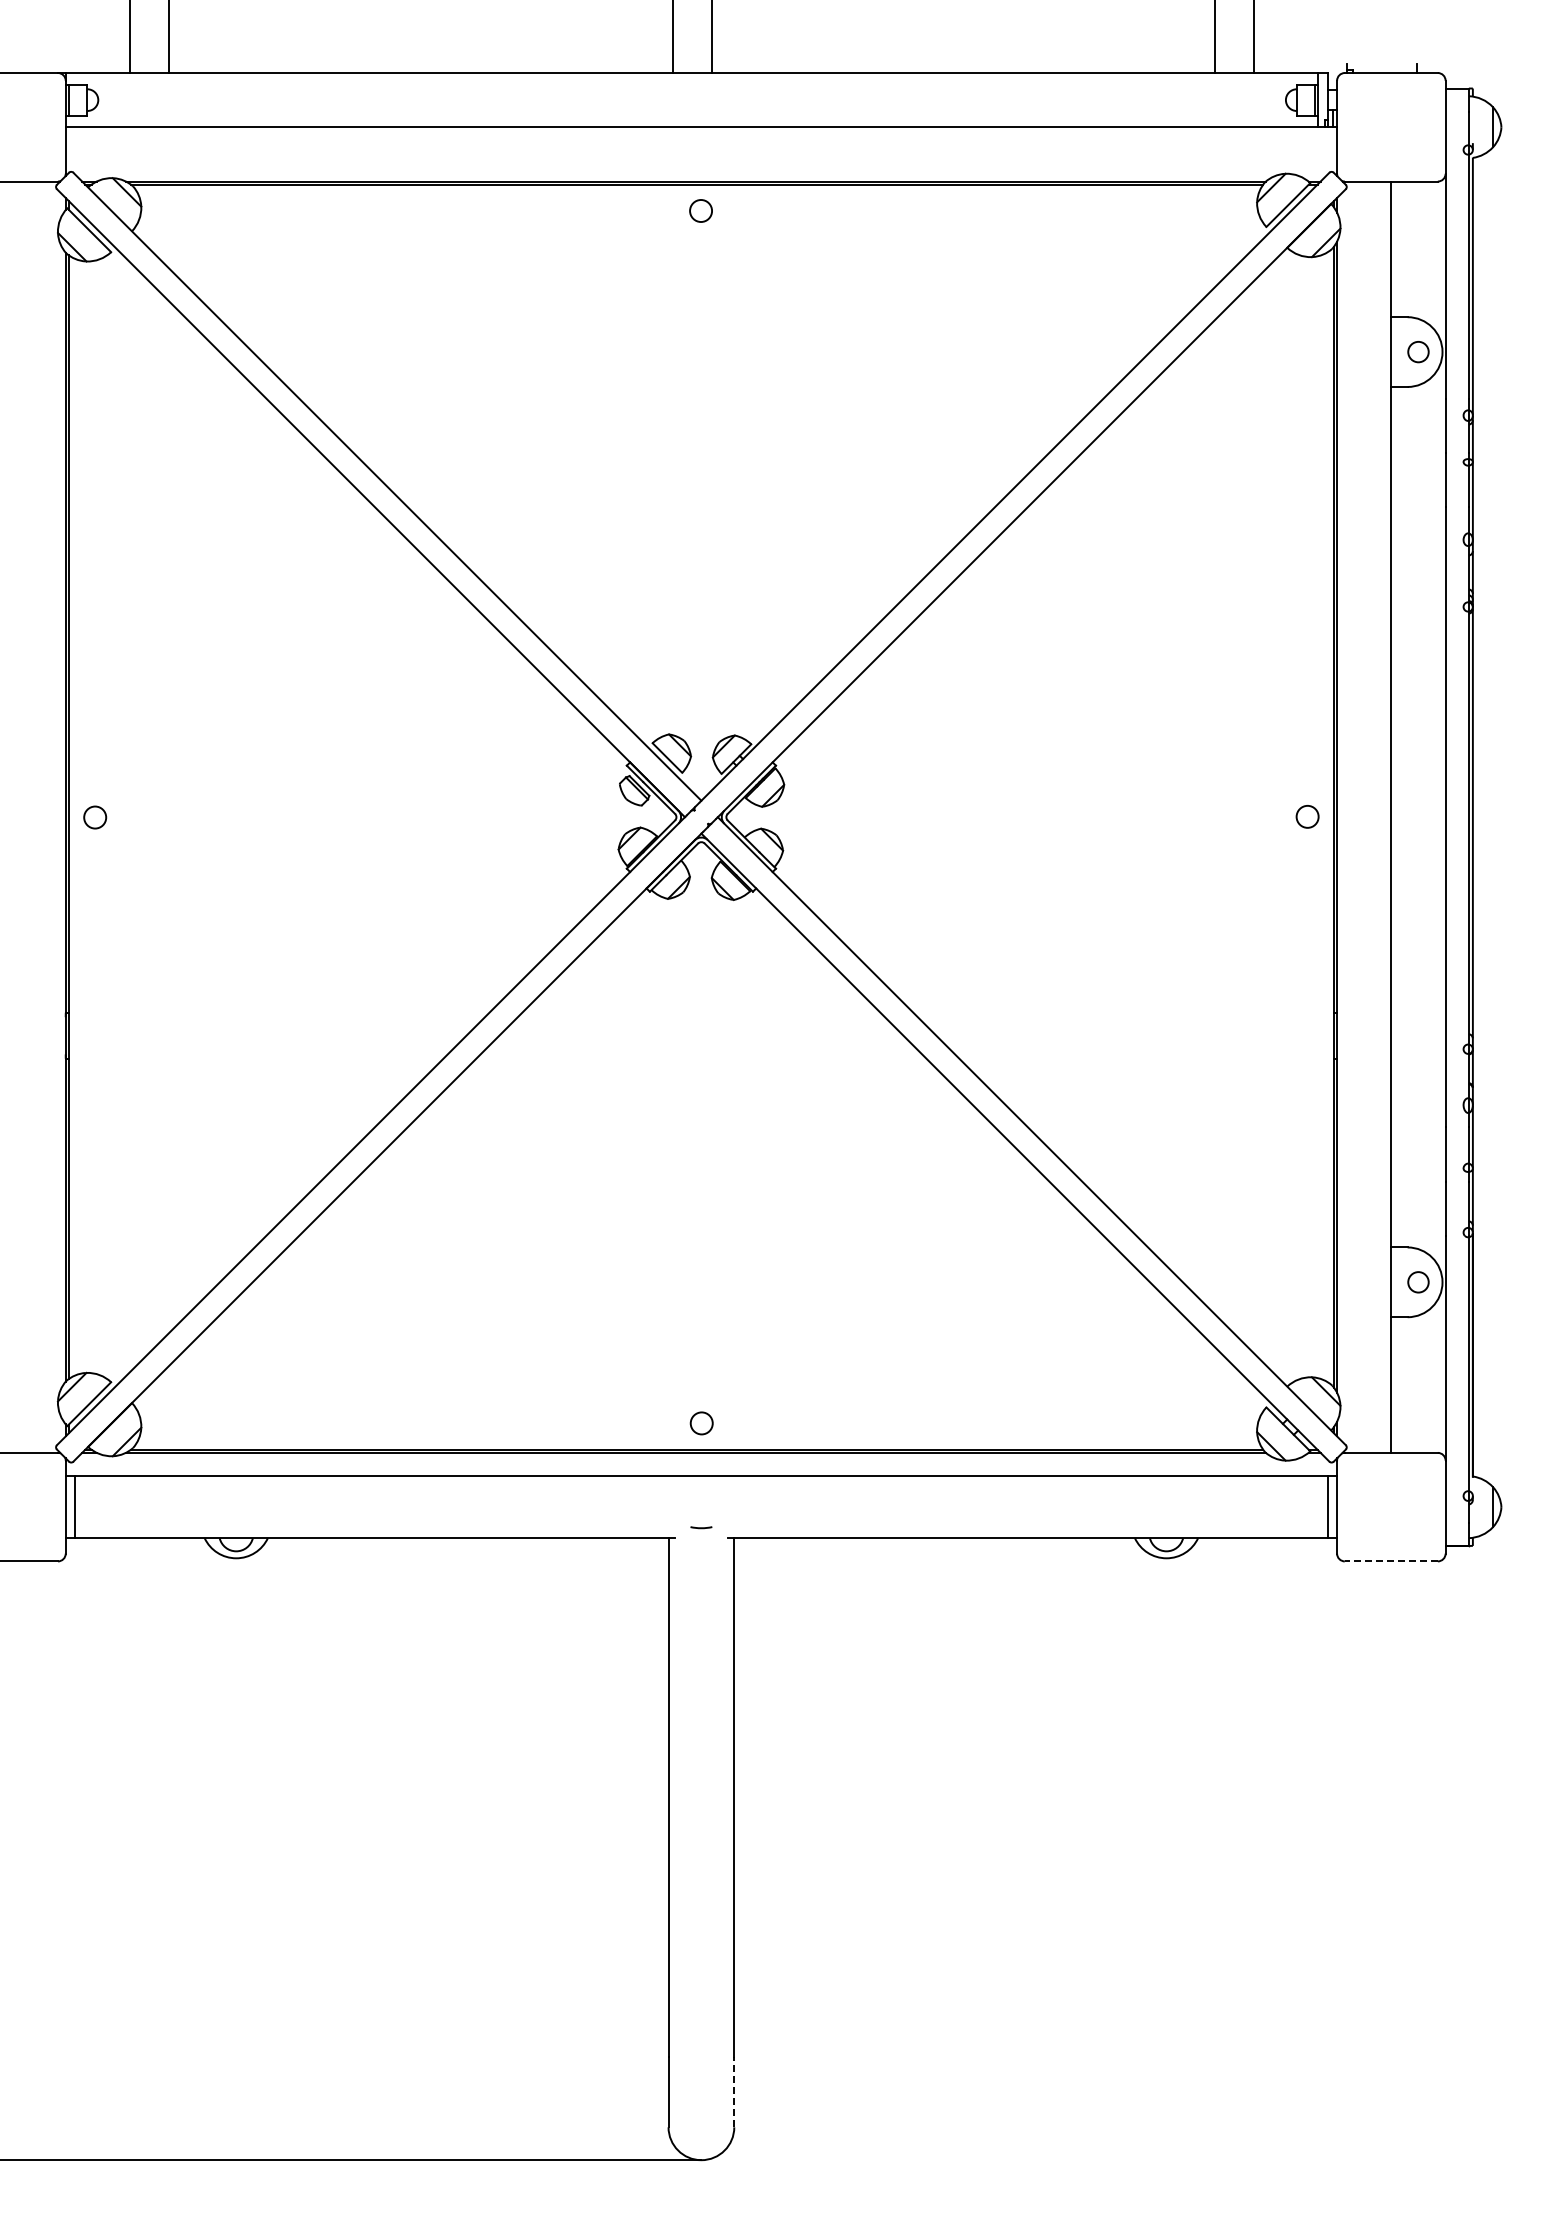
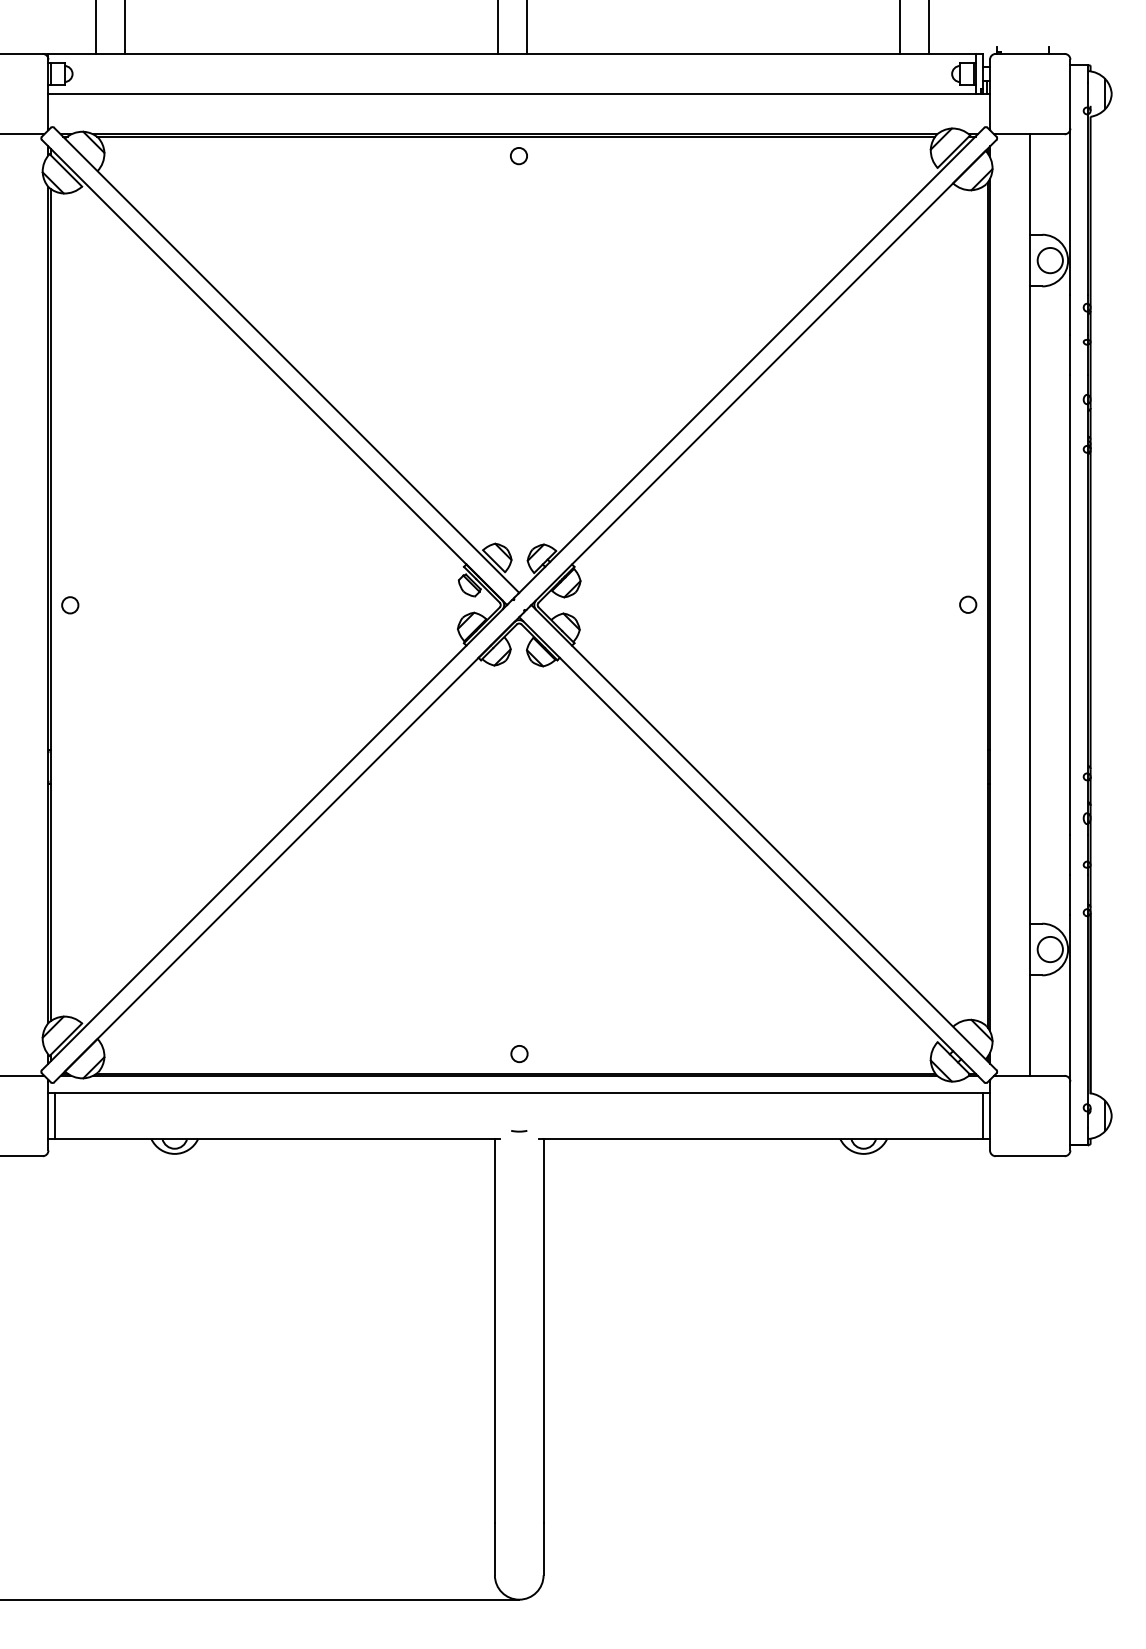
circle: (1418, 352) -> (1050, 260), size x1.67
circle: (1418, 1282) -> (1050, 949), size x1.67
line: (1391, 1561) -> (1030, 1156), dashed -> solid
line: (734, 2091) -> (543, 1548), dashed -> solid

